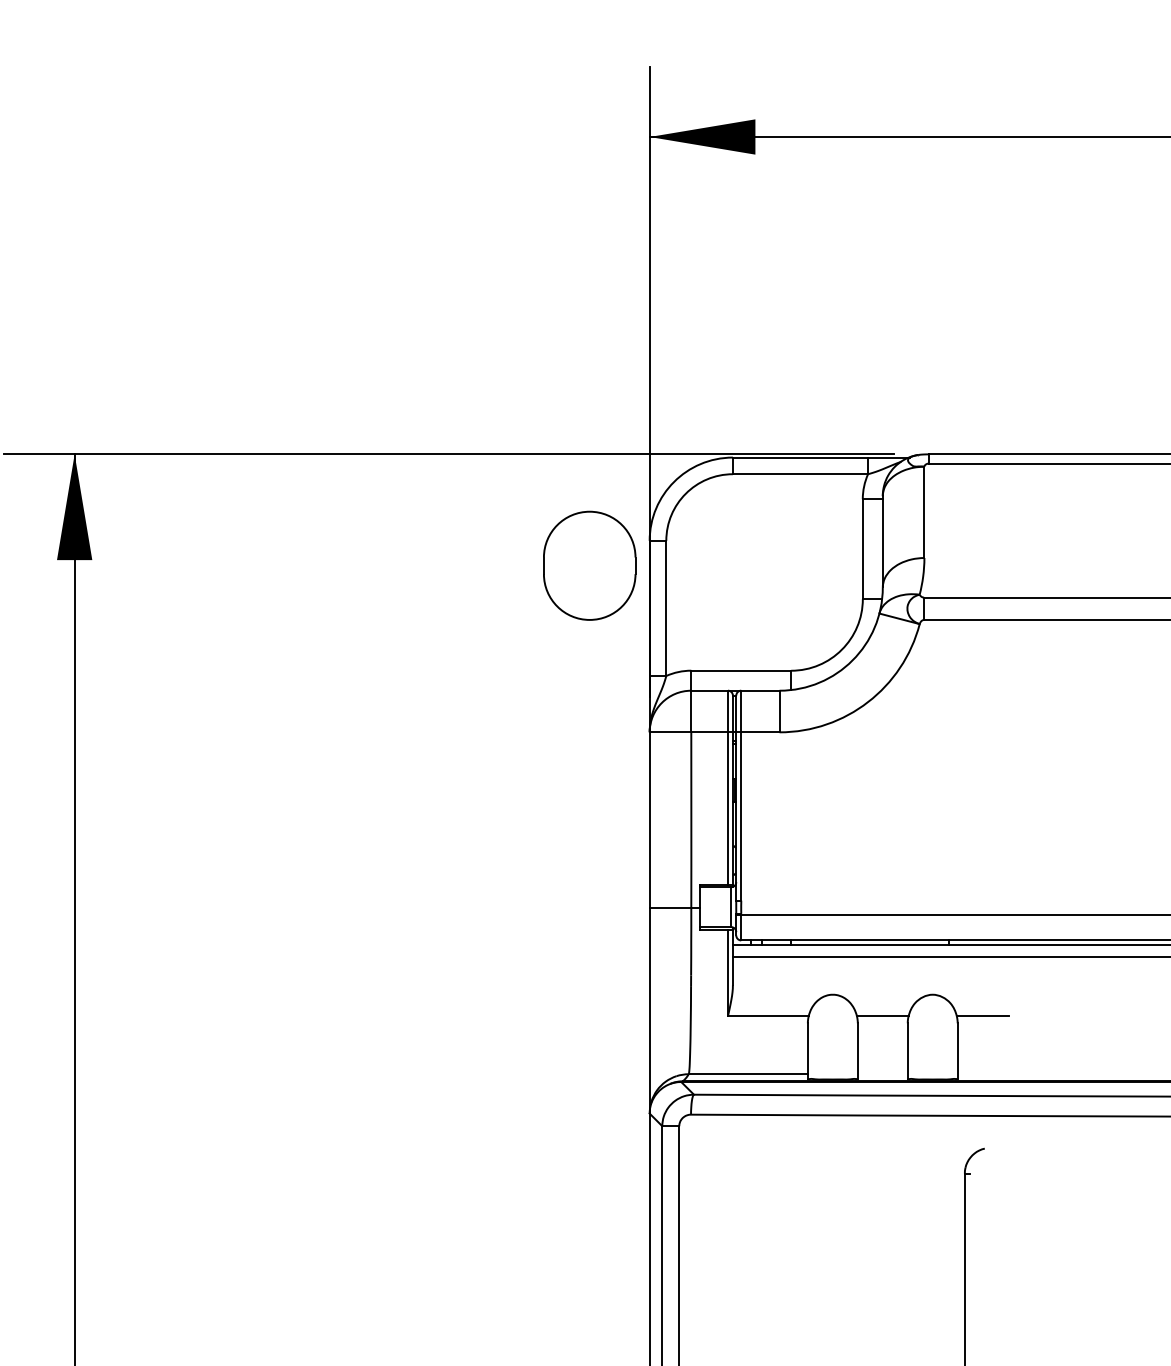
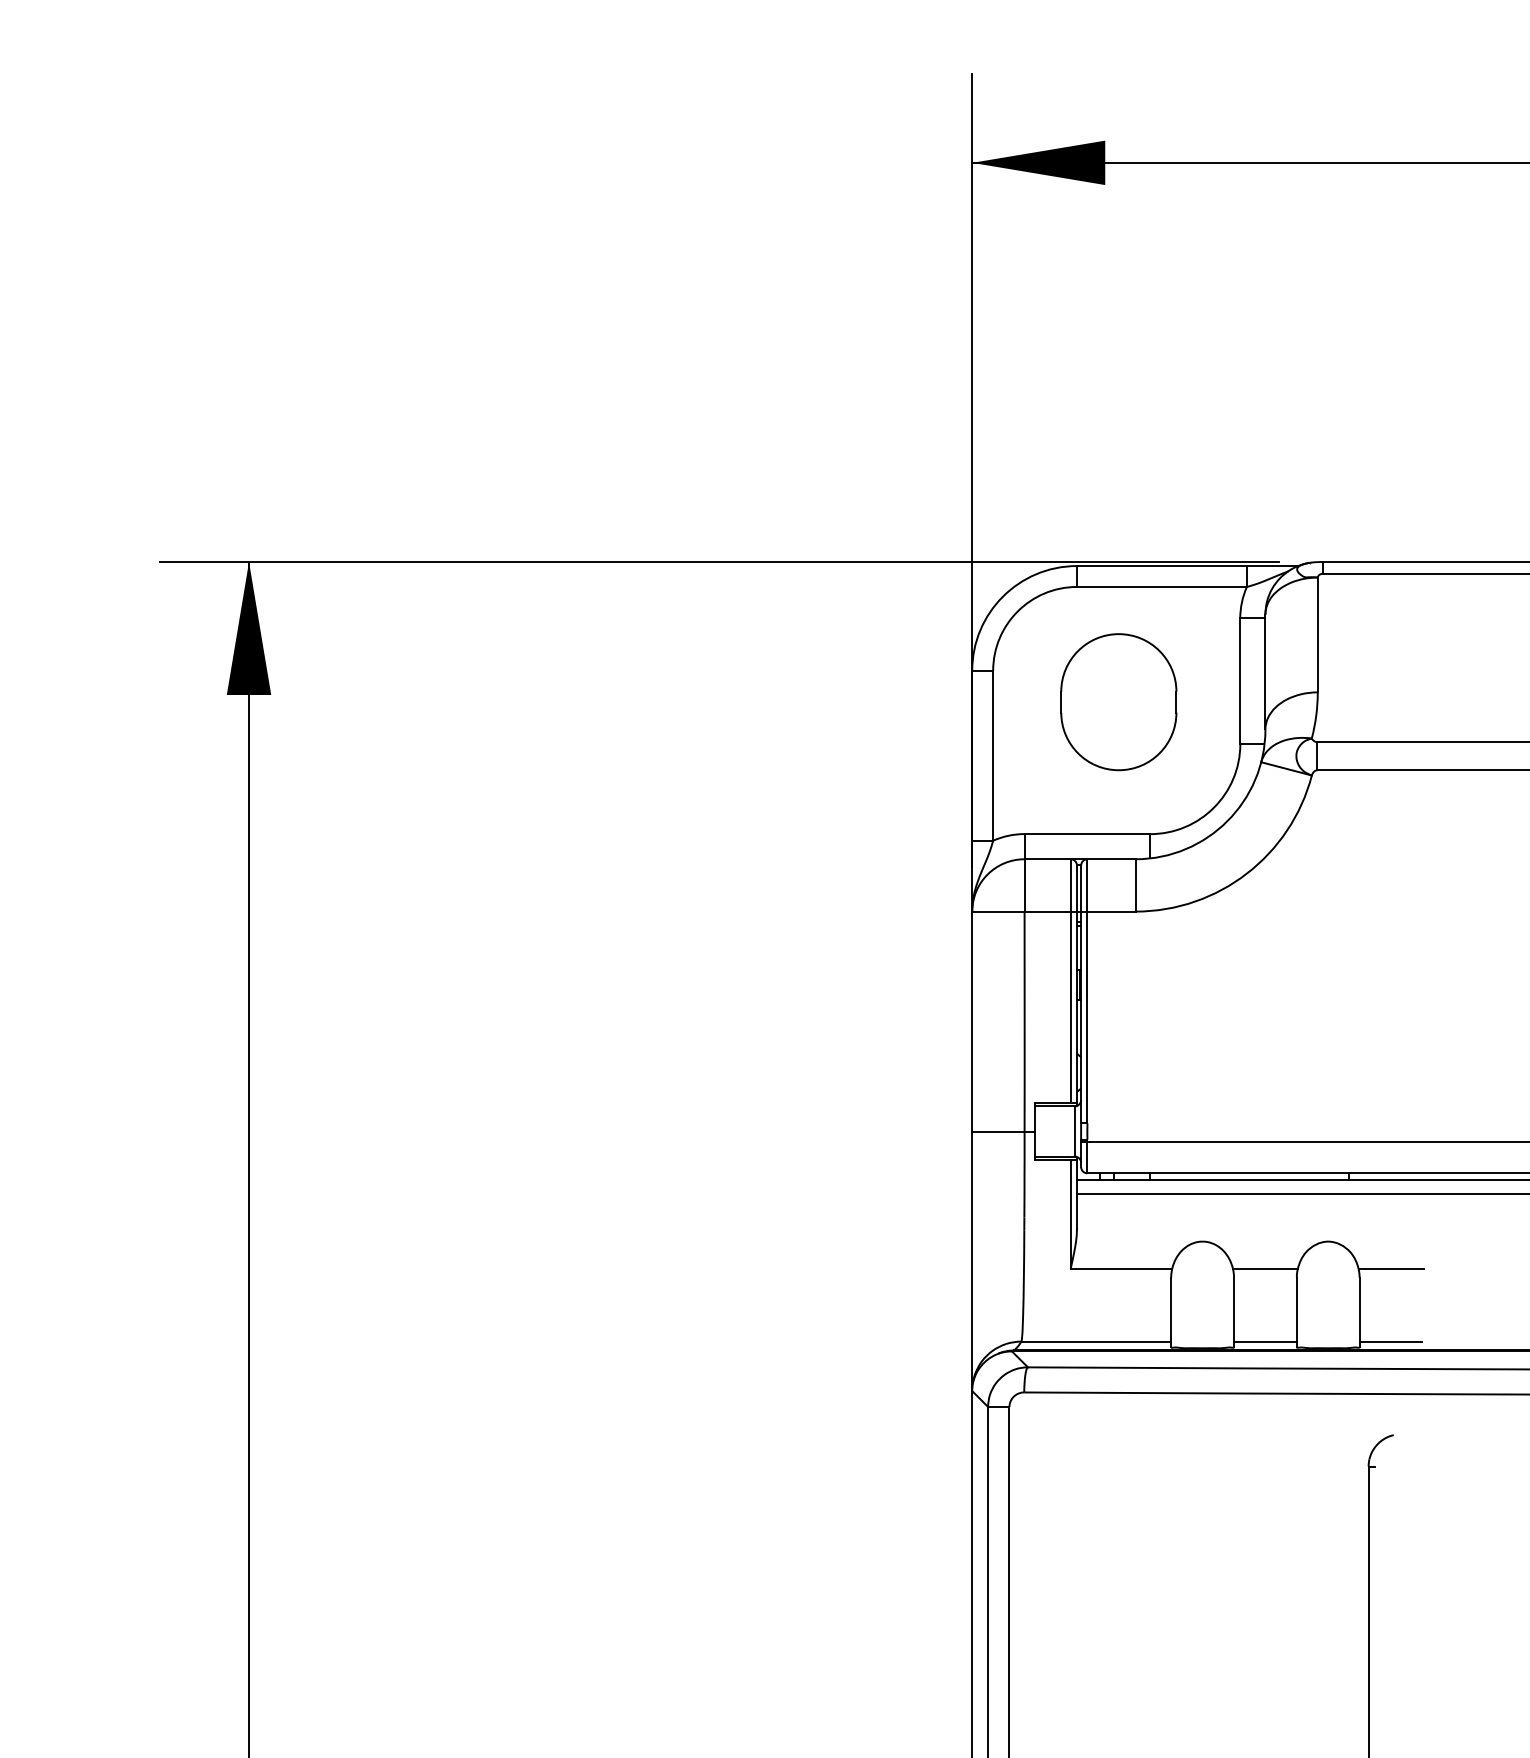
part: (589, 566) -> (1118, 702), moved
line: (882, 1074) -> (1265, 1341), added
line: (982, 1074) -> (1390, 1341), added

